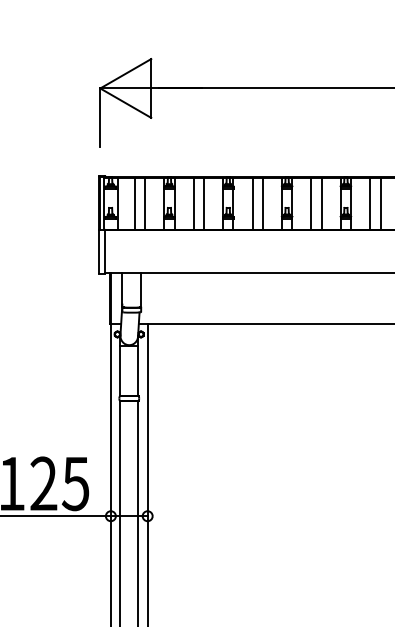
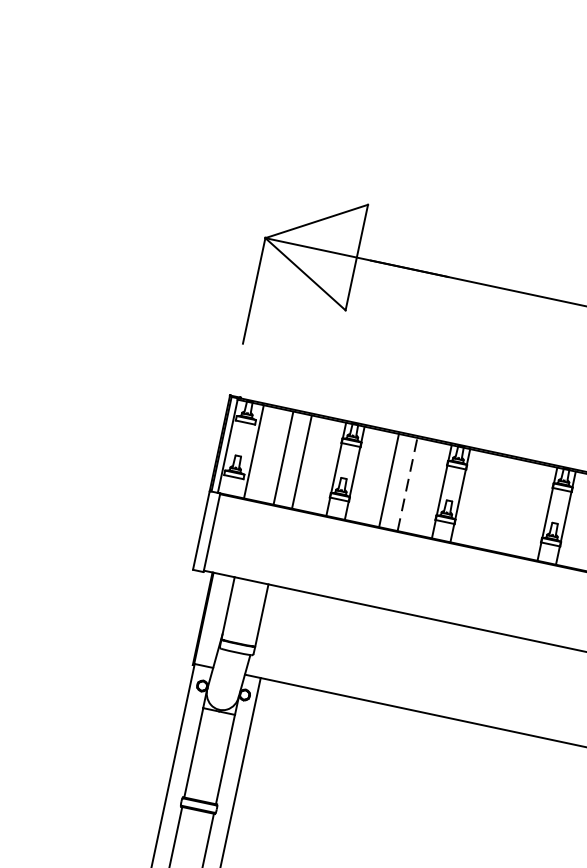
line: (204, 203) -> (408, 484), solid -> dashed
line: (252, 203) -> (494, 502), removed
line: (262, 203) -> (512, 506), removed

